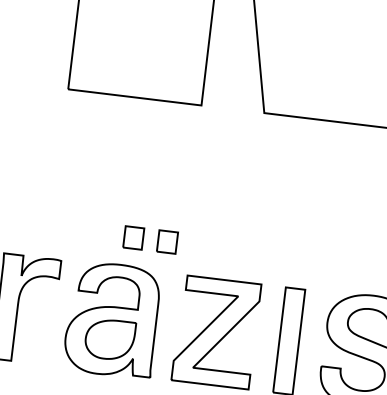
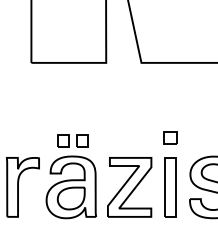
part: (149, 239) -> (72, 140), moved
part: (299, 252) -> (170, 137), added

